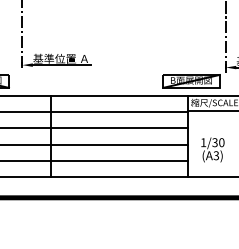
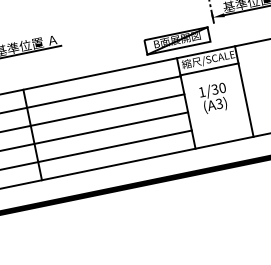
text: (212, 149) -> (213, 97), moved

